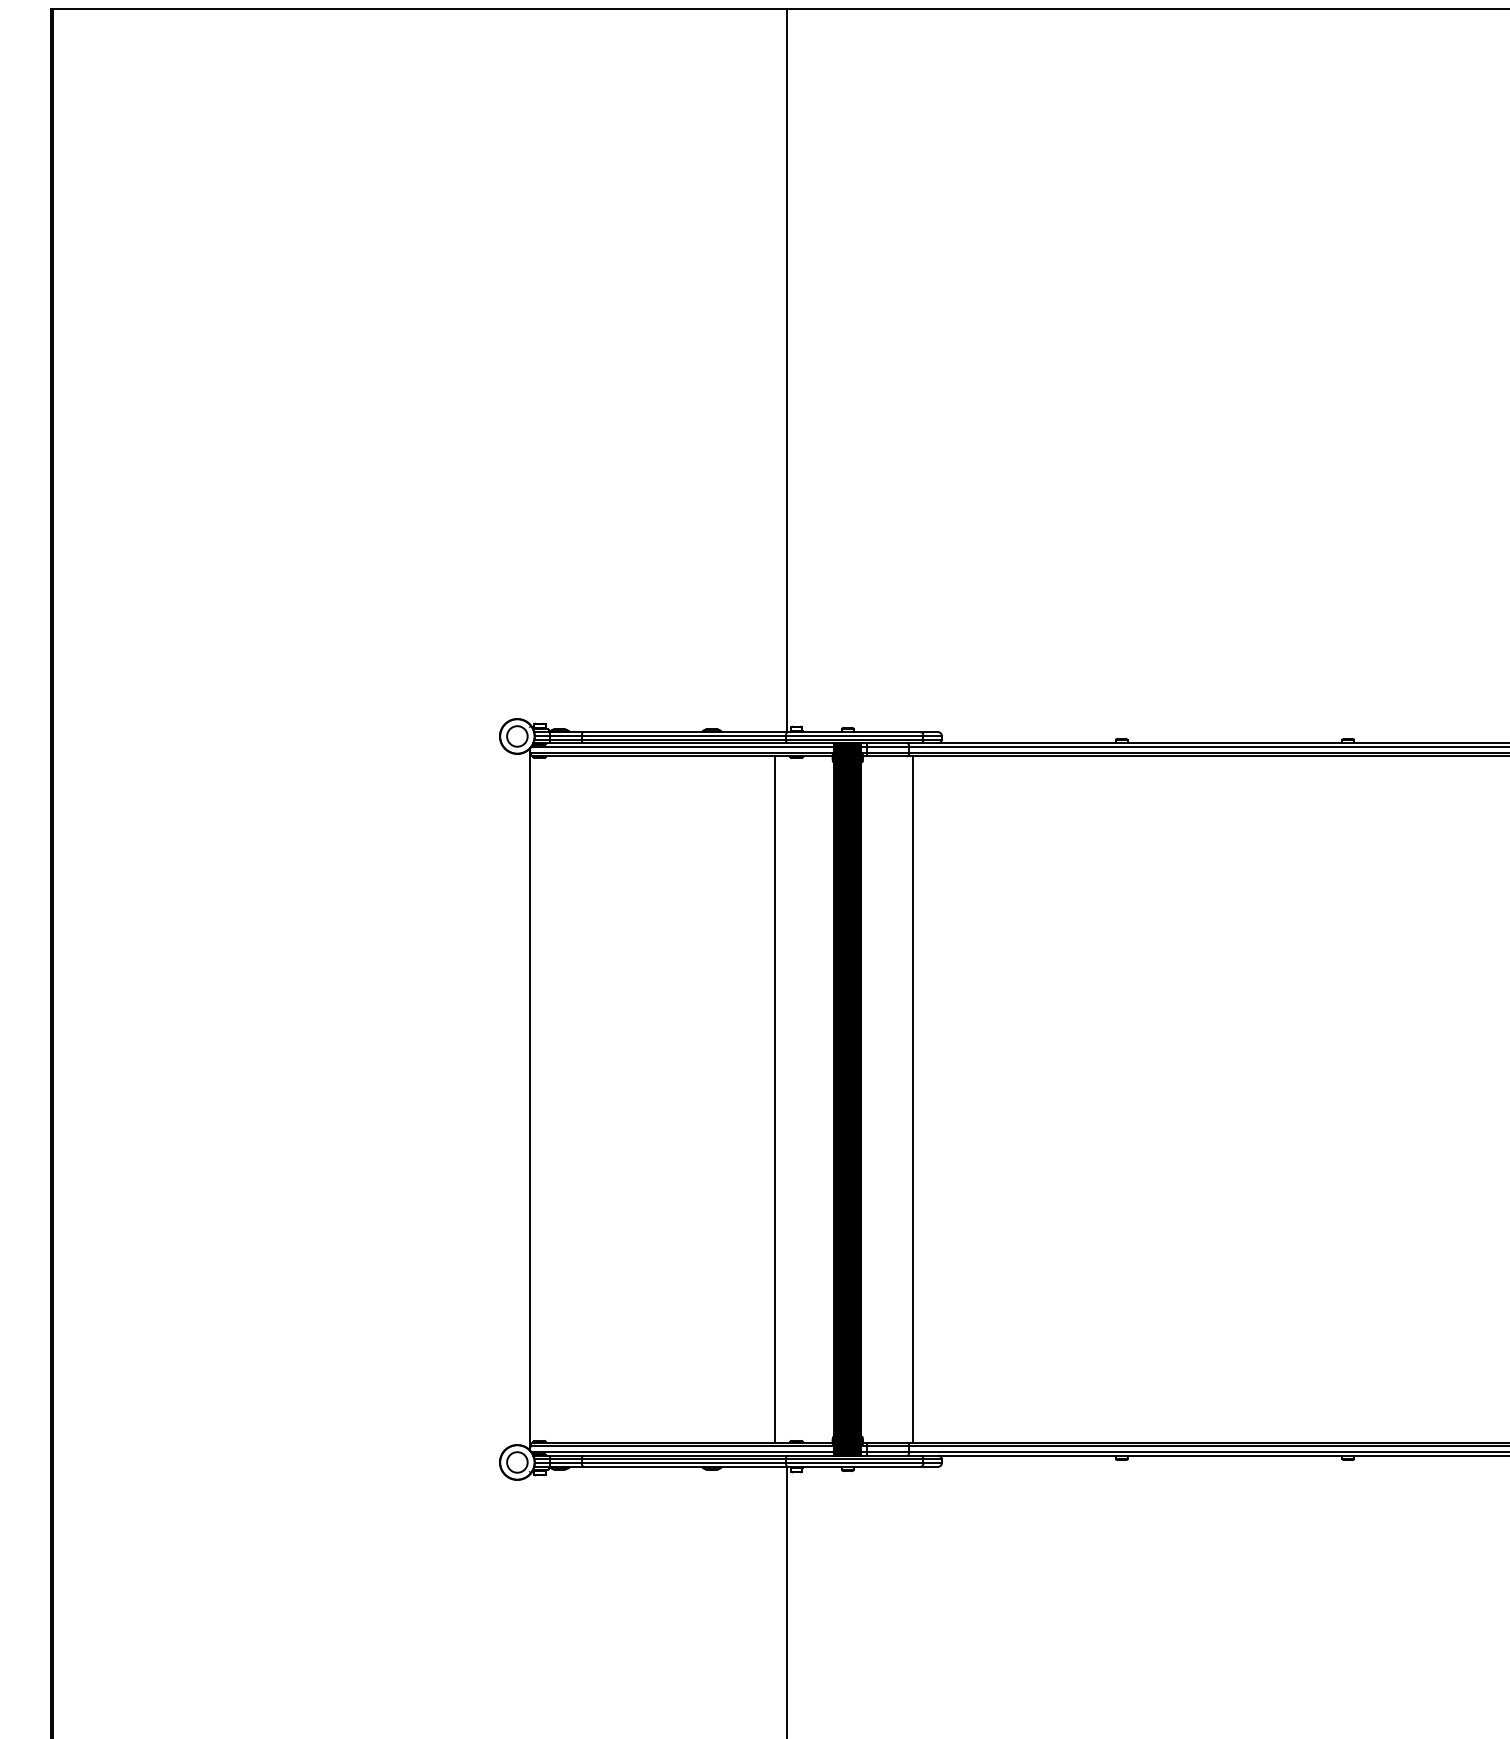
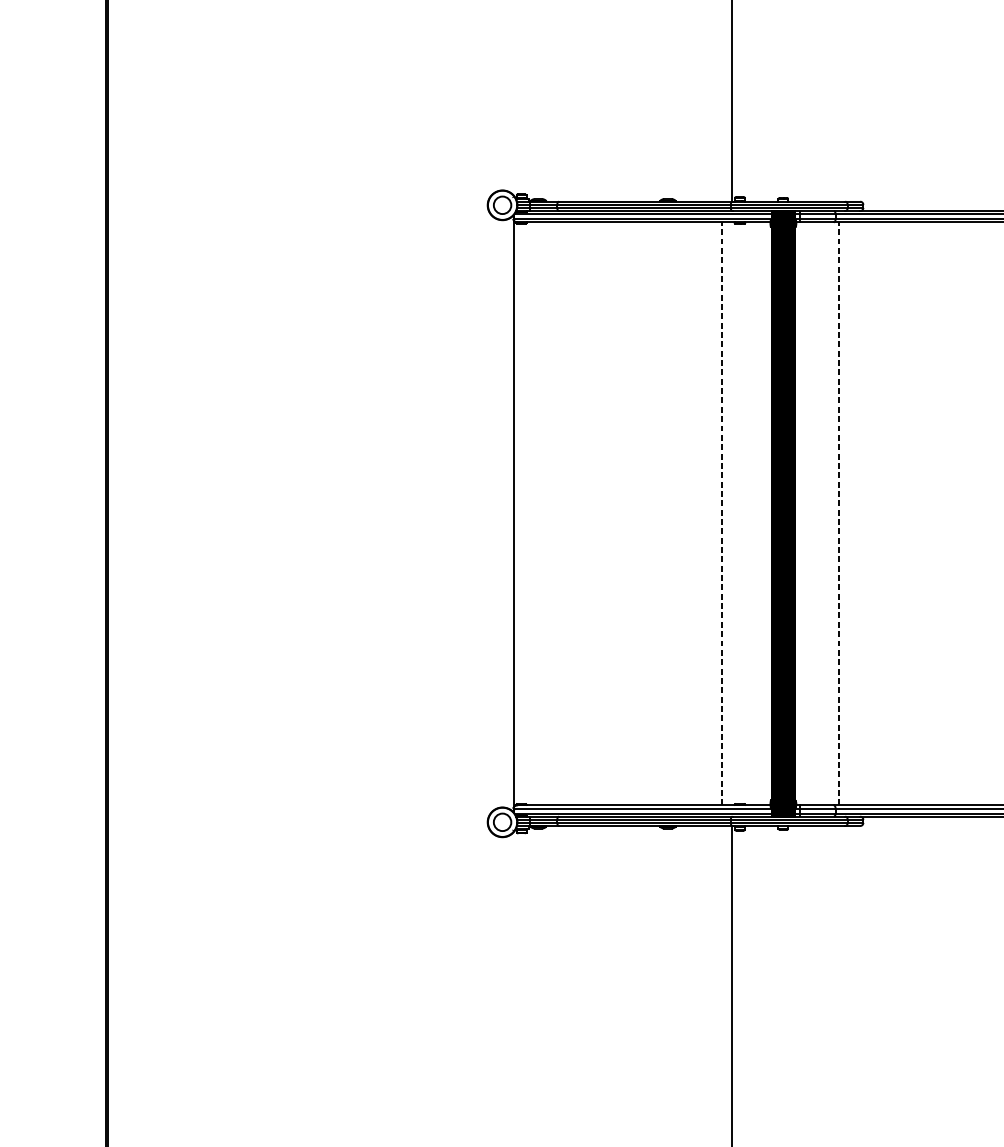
line: (775, 1099) -> (721, 513), solid -> dashed
line: (912, 1099) -> (838, 513), solid -> dashed

